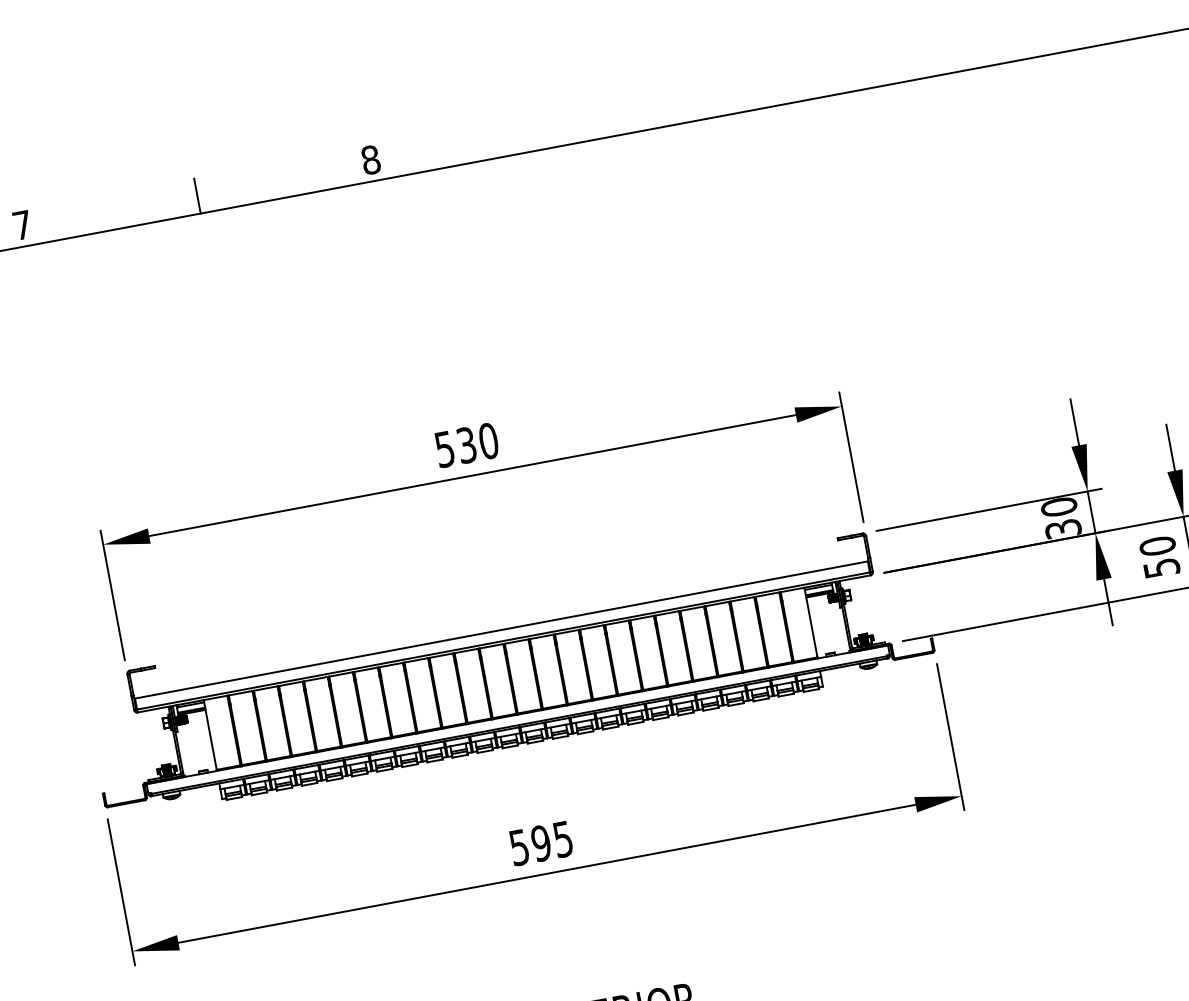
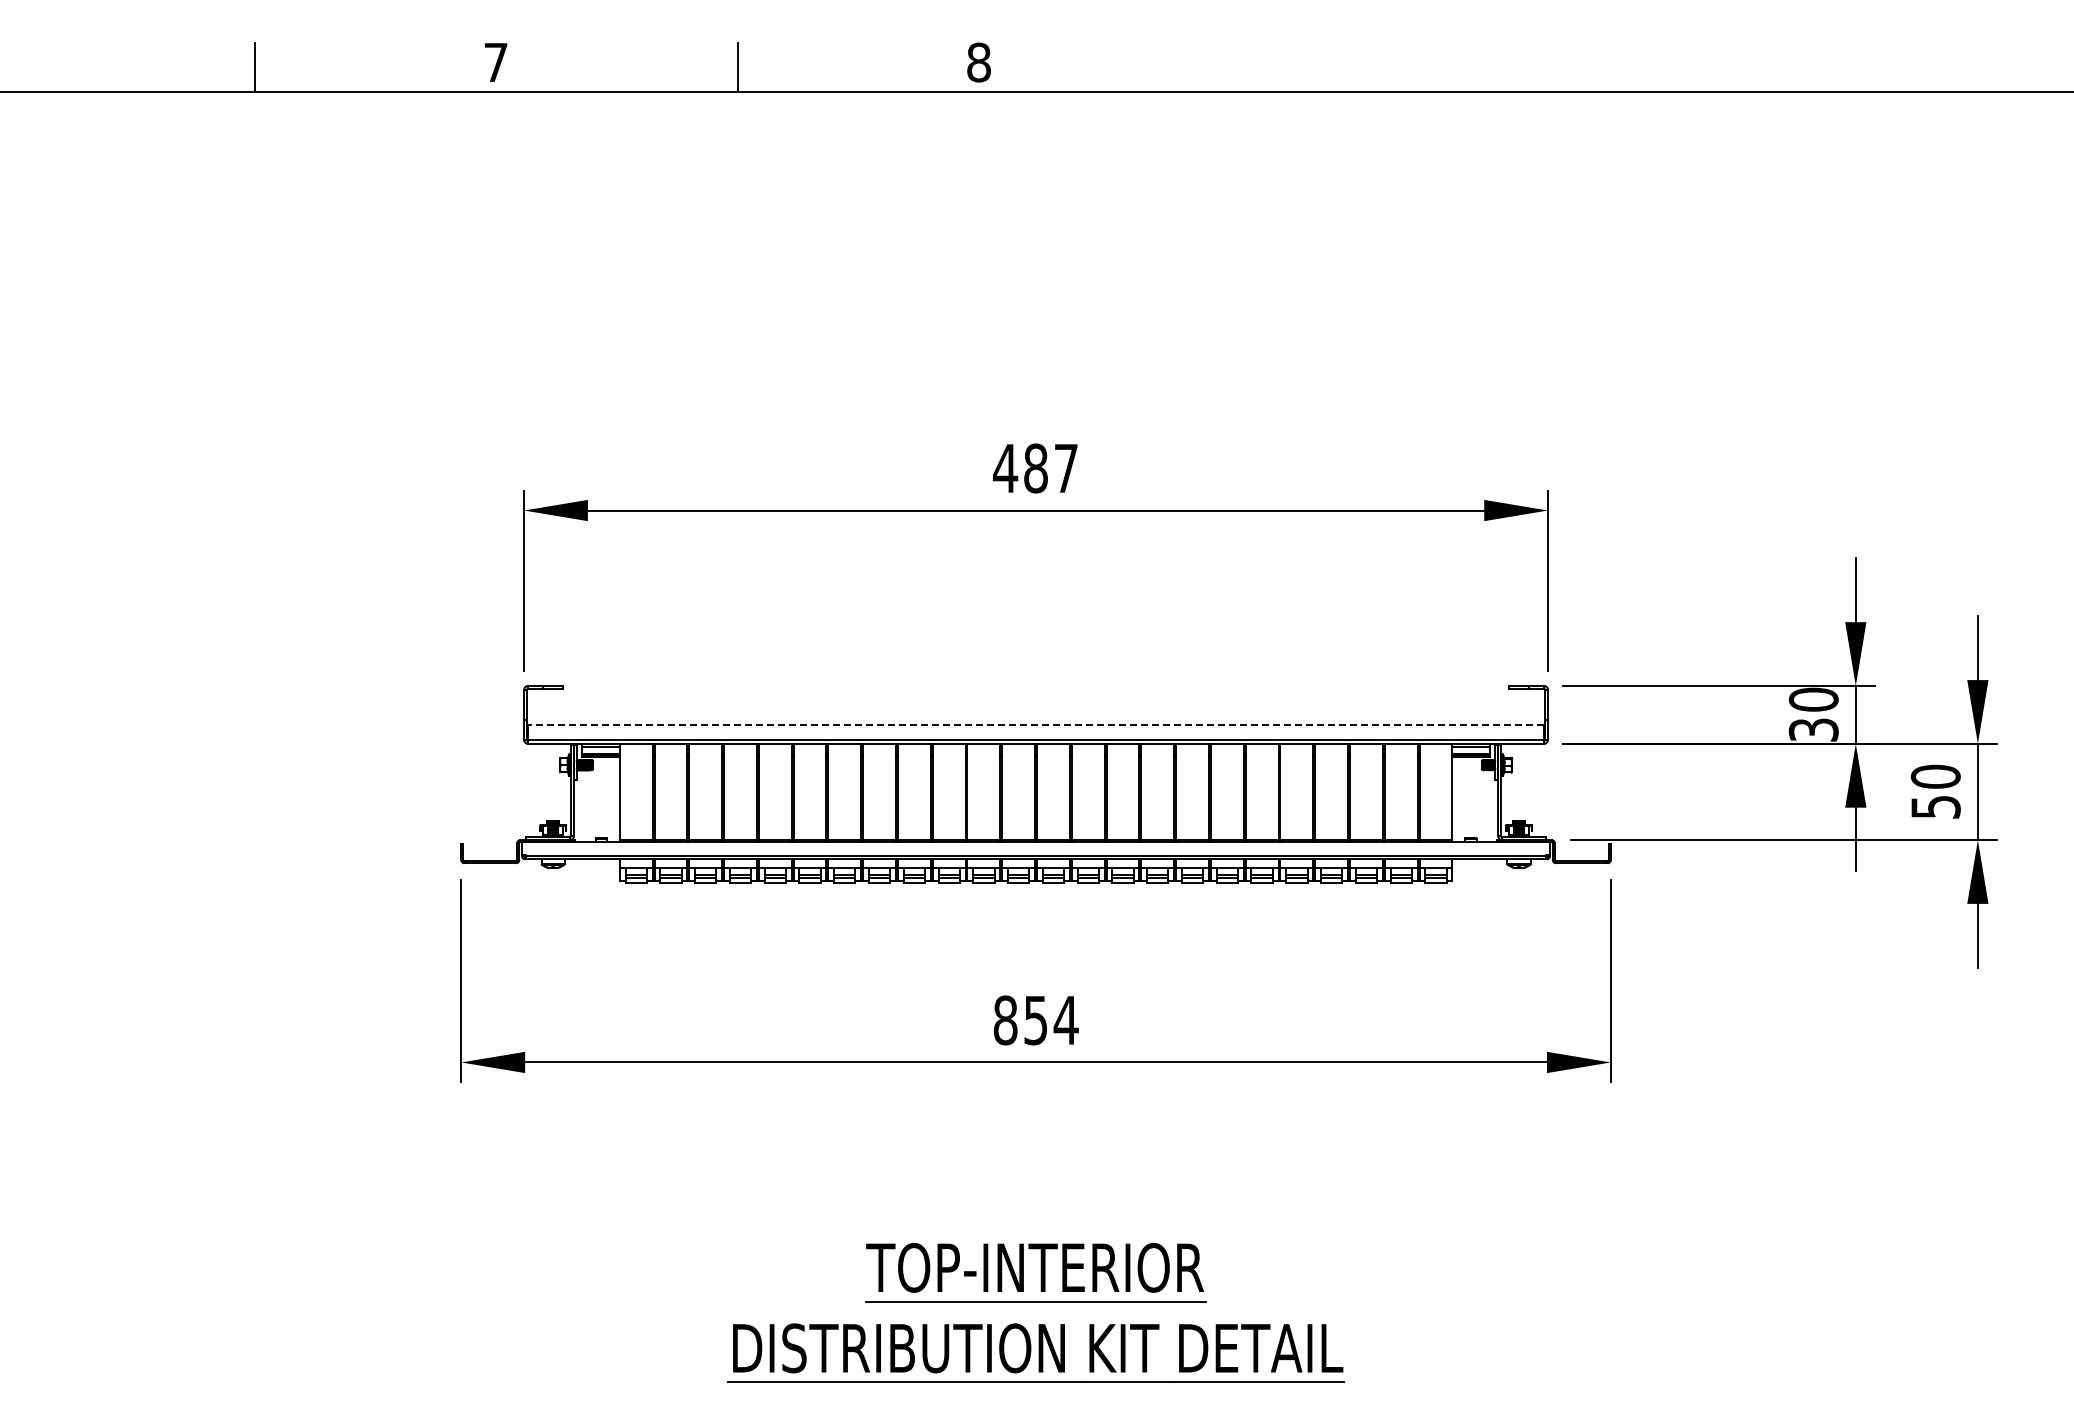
text: (466, 445) -> (1035, 468), 530 -> 487
line: (501, 629) -> (1036, 724), solid -> dashed
text: (541, 843) -> (1035, 1020), 595 -> 854

